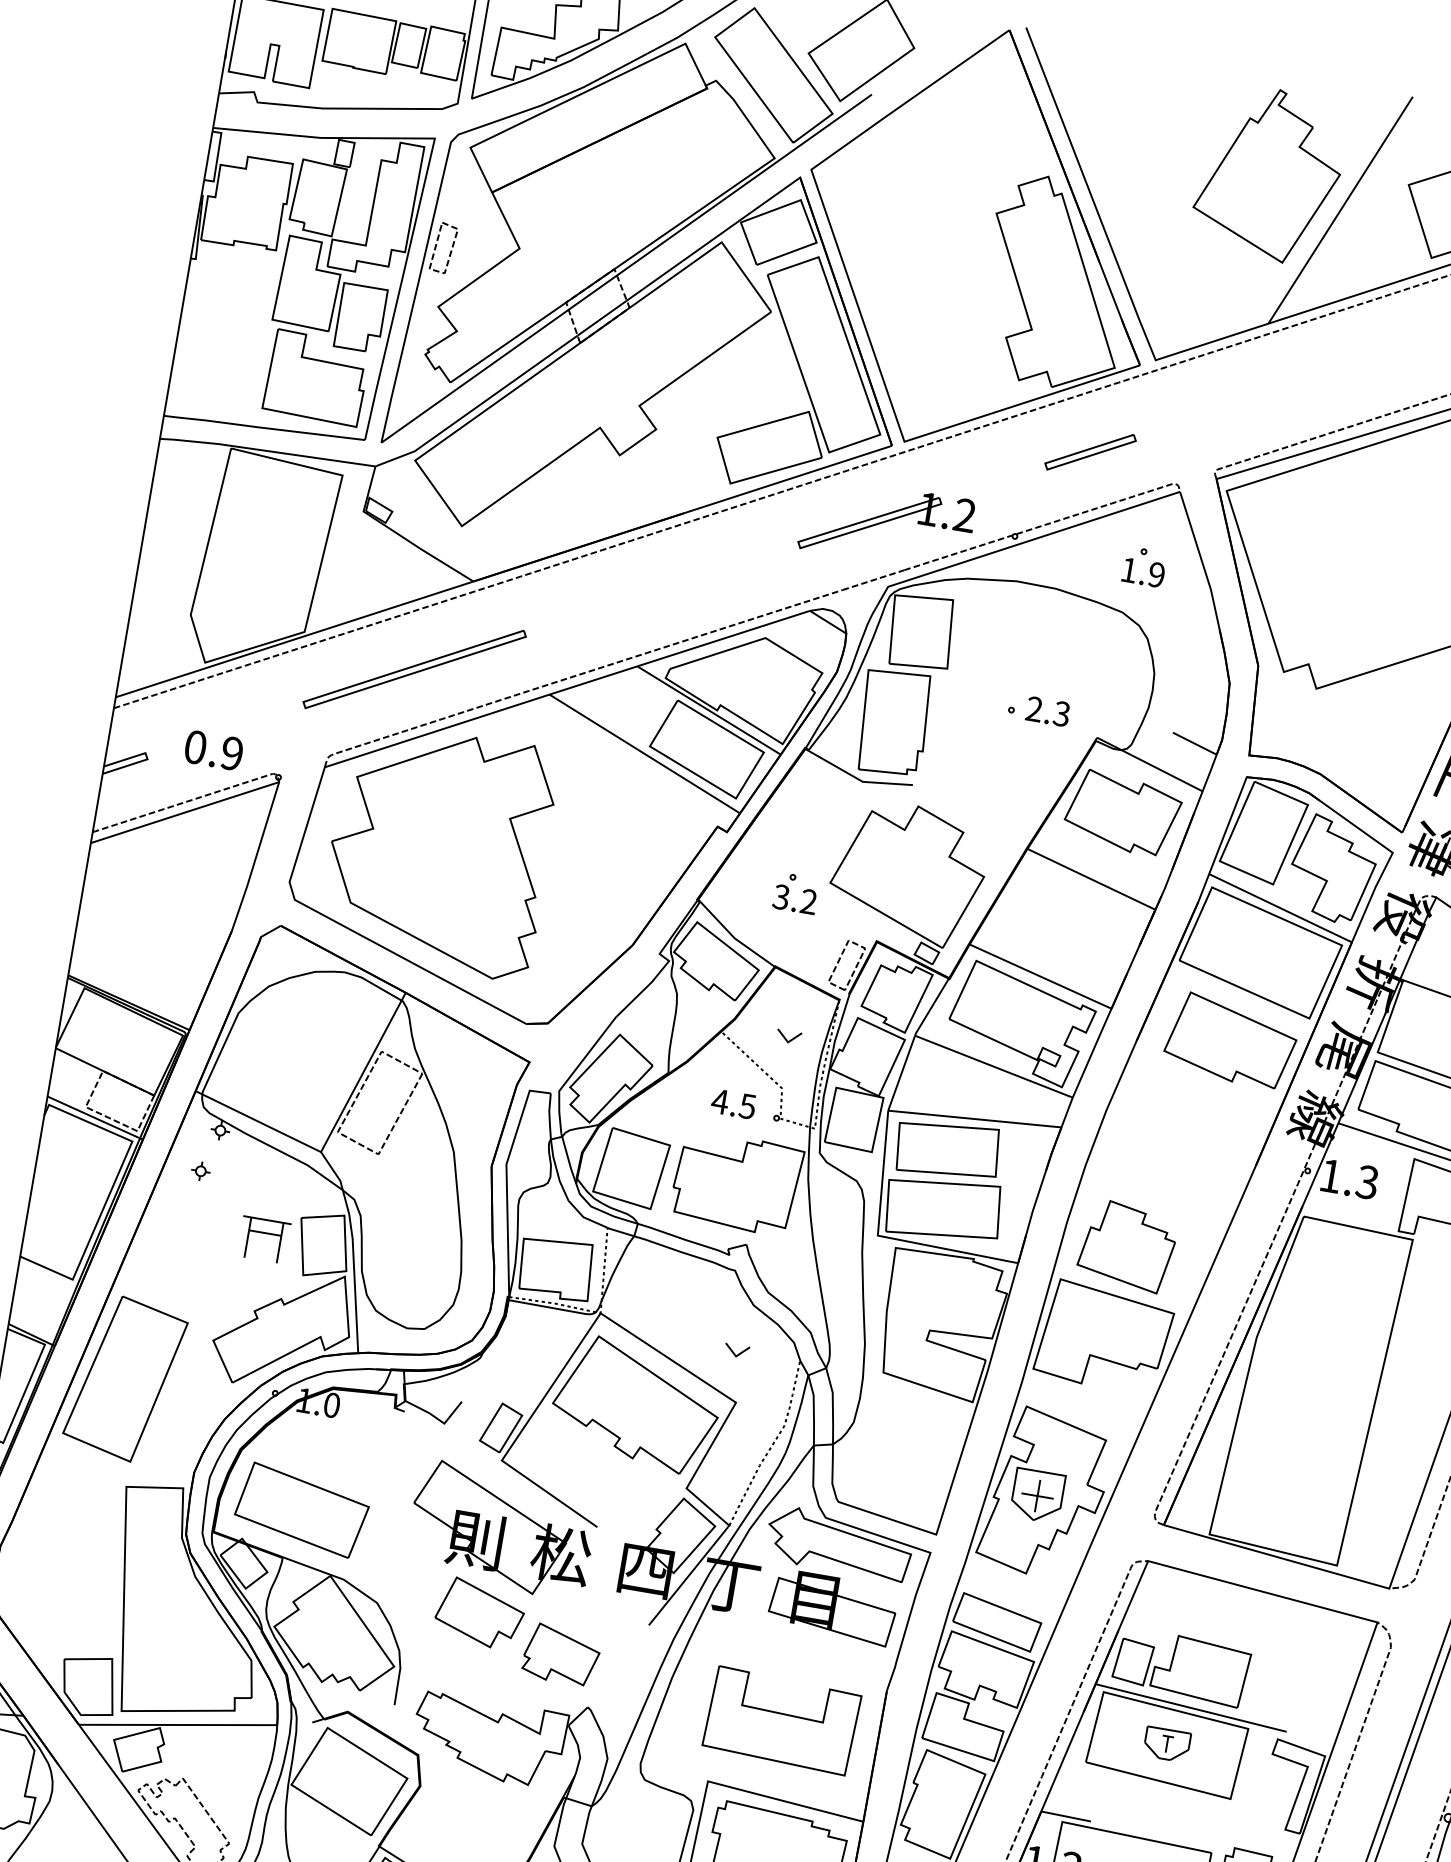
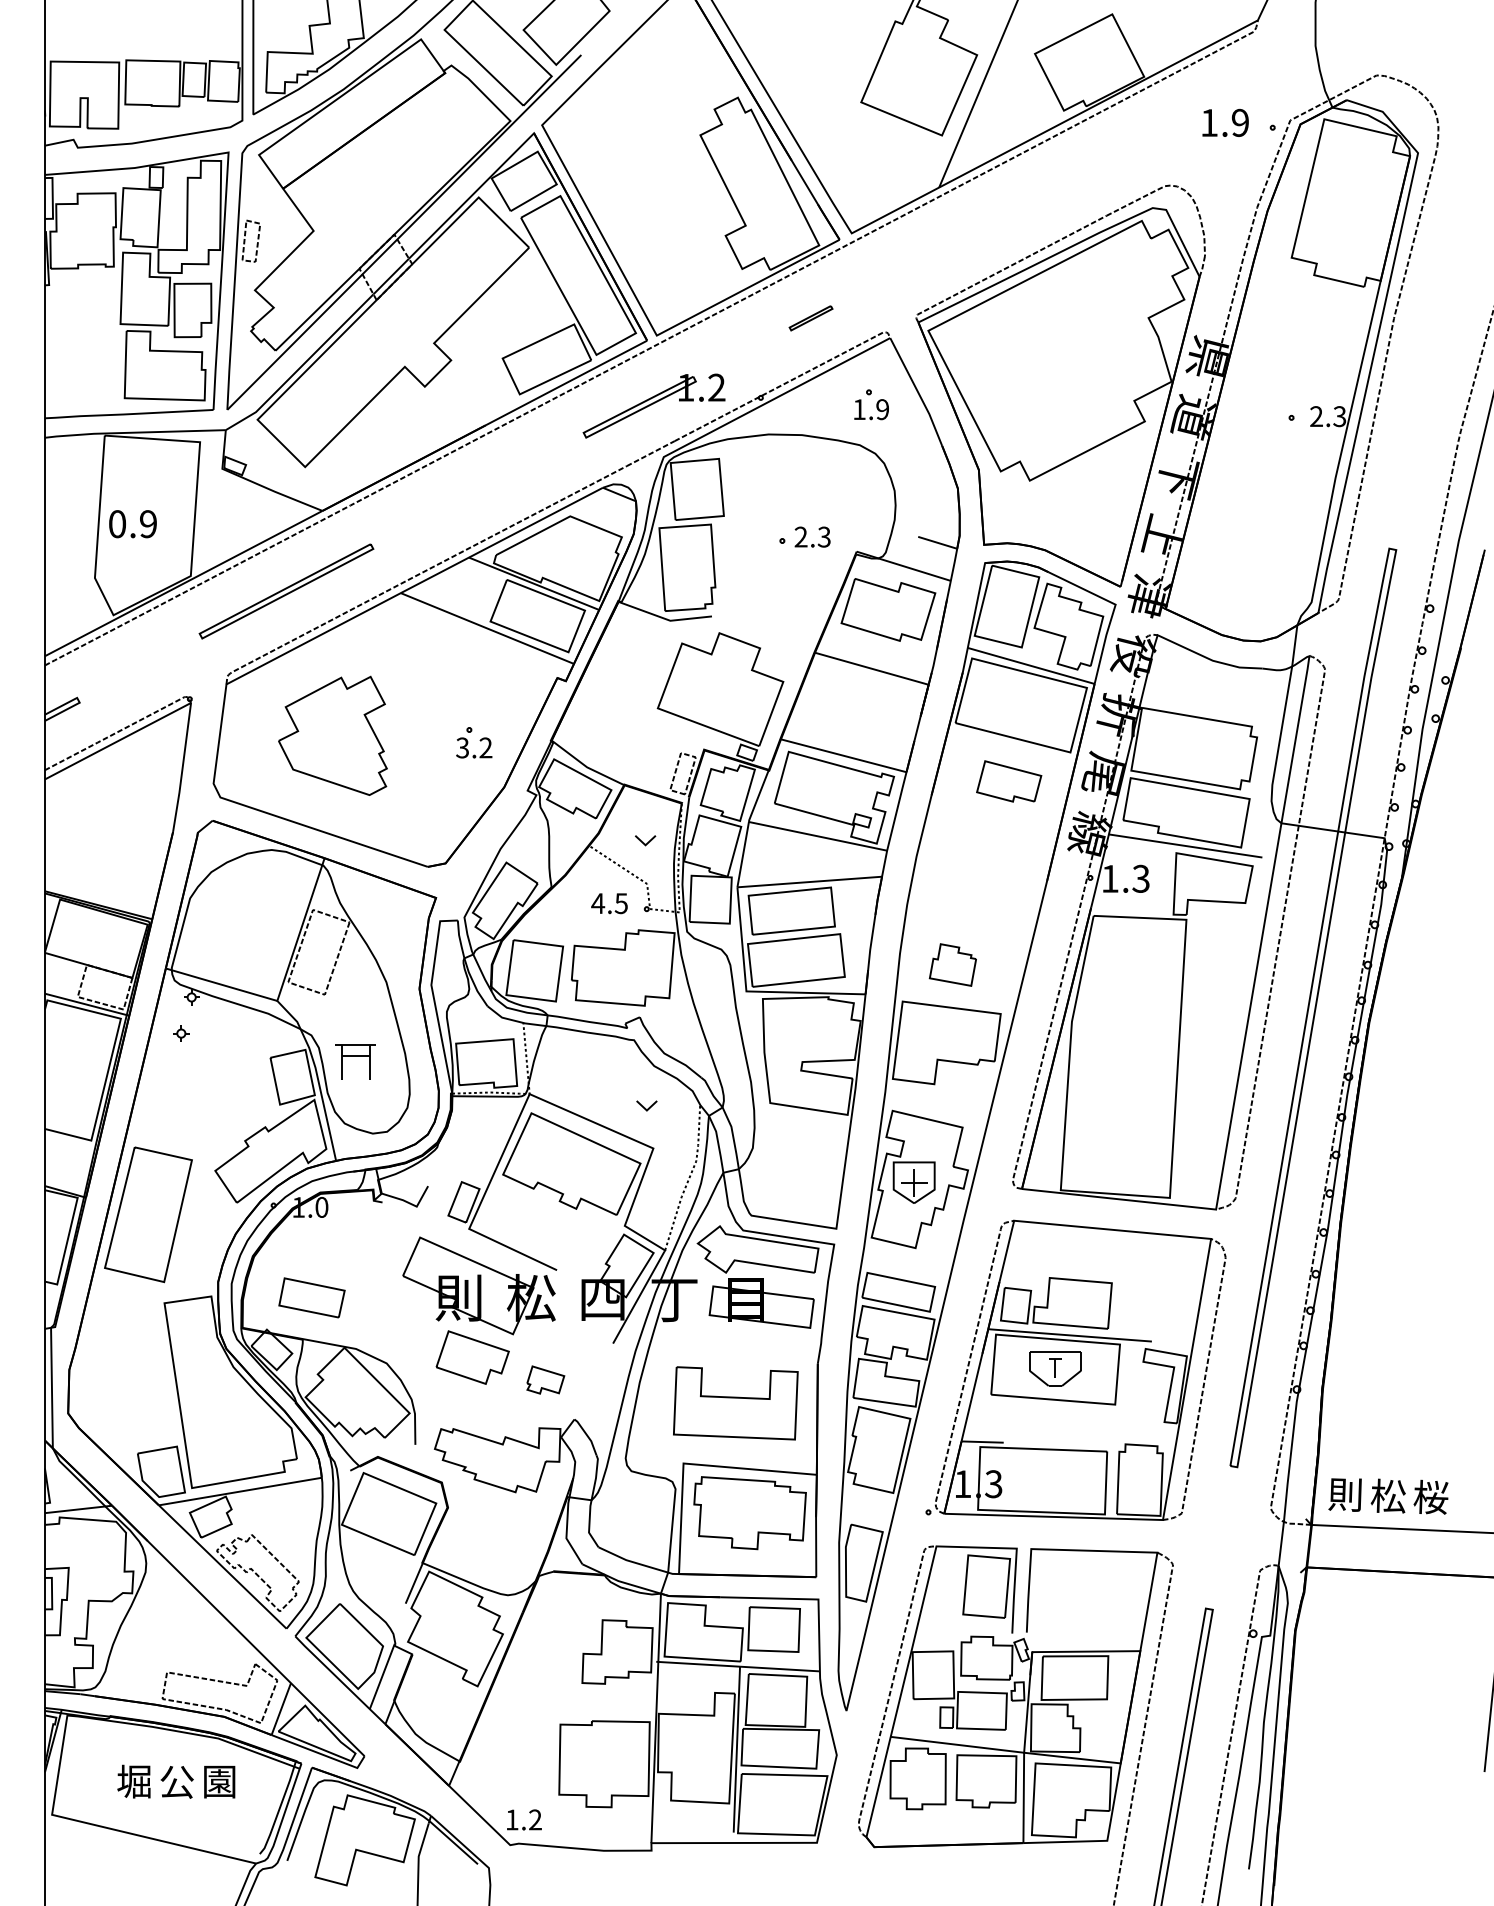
part: (1089, 452) -> (810, 318), size x0.6
text: (213, 750) -> (132, 524), moved
part: (439, 849) -> (332, 735), size x0.6
part: (796, 893) -> (474, 742), moved
part: (1230, 1040) -> (1008, 781), size x0.6
part: (263, 1239) -> (355, 1061), moved
part: (1127, 1245) -> (952, 964), size x0.6
part: (301, 1509) -> (311, 1297), size x0.6
part: (561, 1654) -> (545, 1379), size x0.6
part: (1167, 1744) -> (1055, 1368), size x1.4

